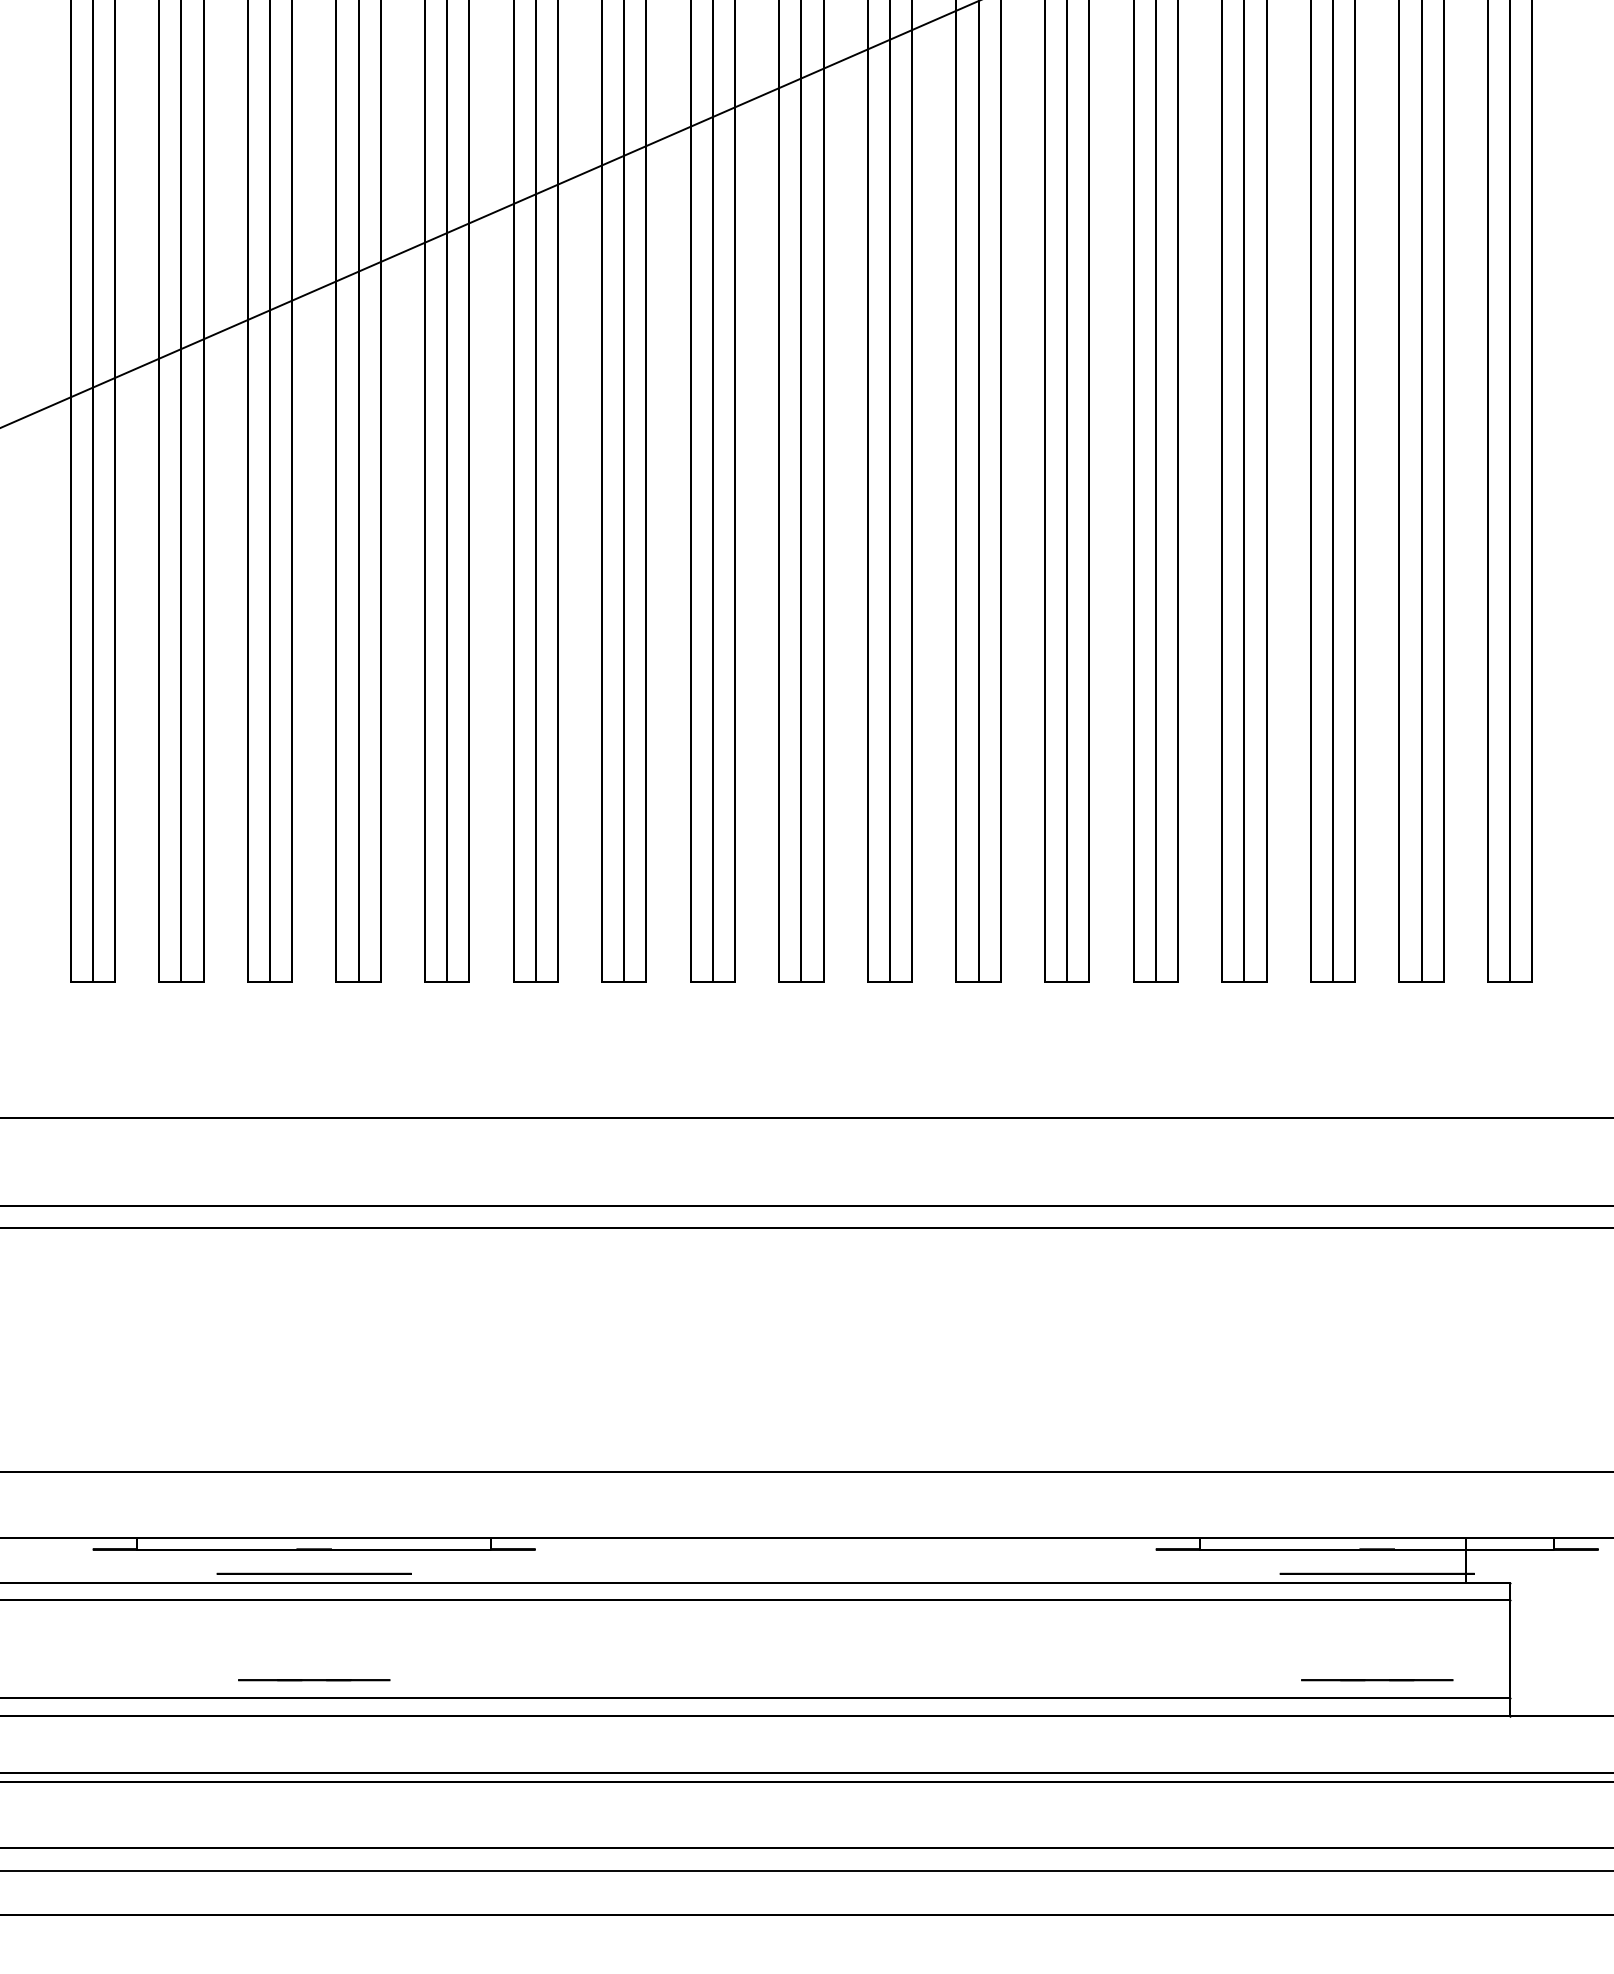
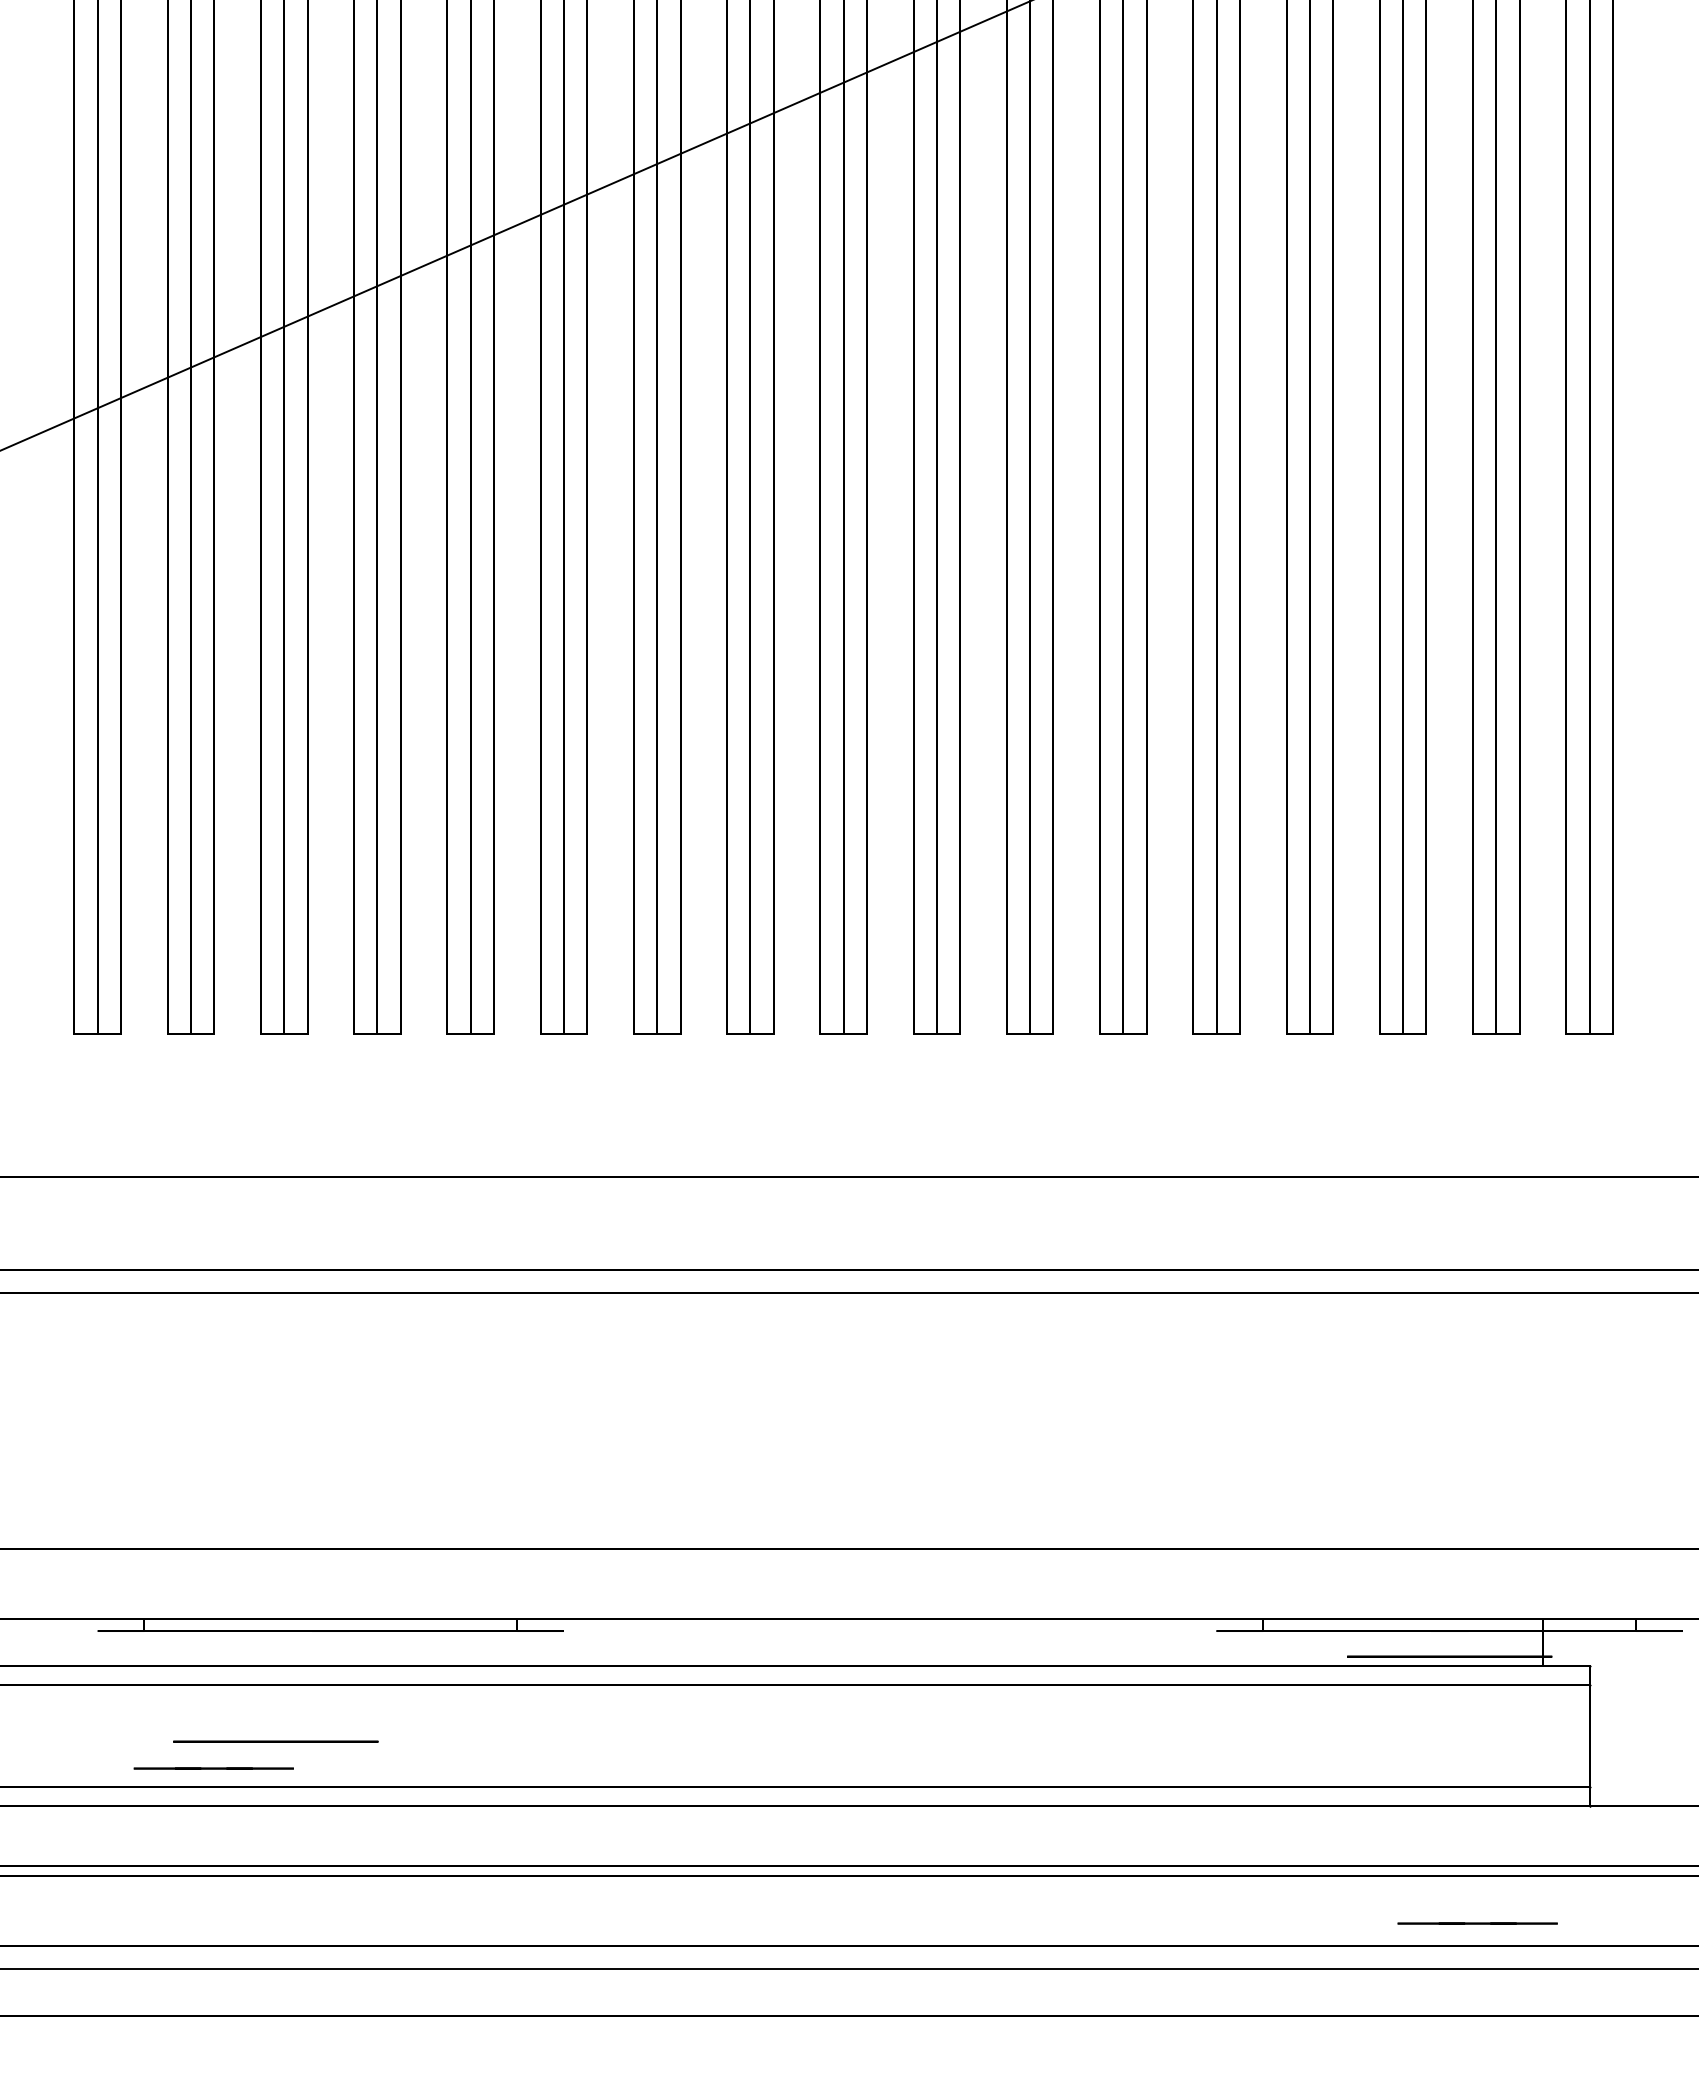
circle: (313, 1573) -> (275, 1741), moved
line: (313, 1680) -> (213, 1768), moved
line: (1377, 1680) -> (1477, 1923), moved

